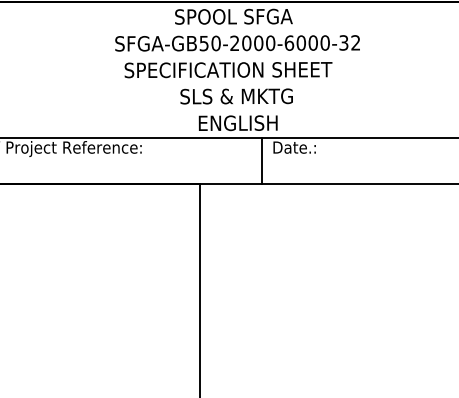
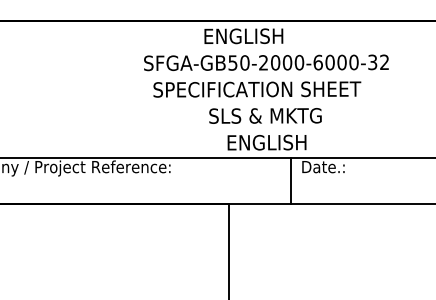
text: (233, 16) -> (262, 35), SPOOL SFGA -> ENGLISH

